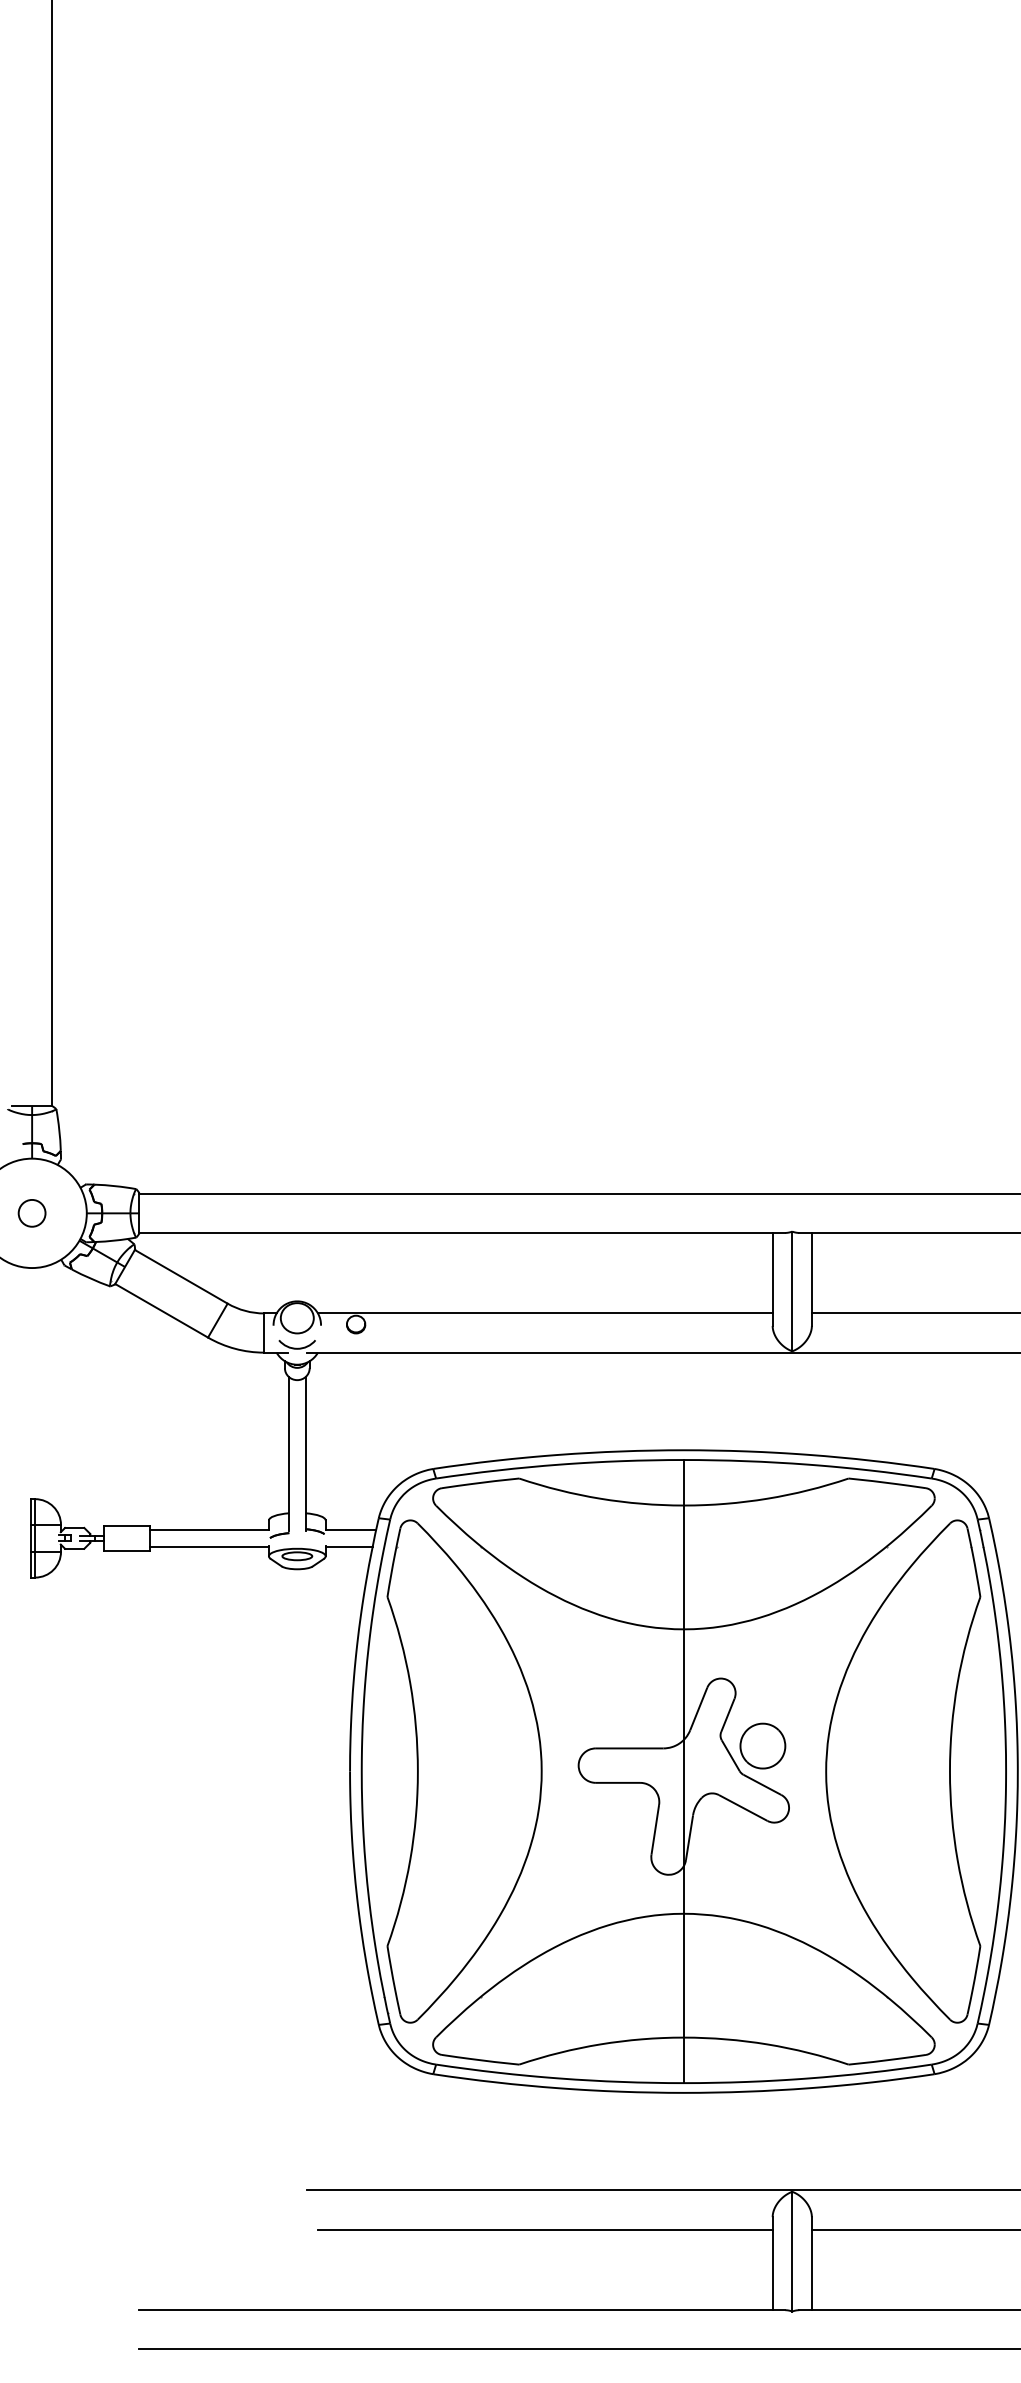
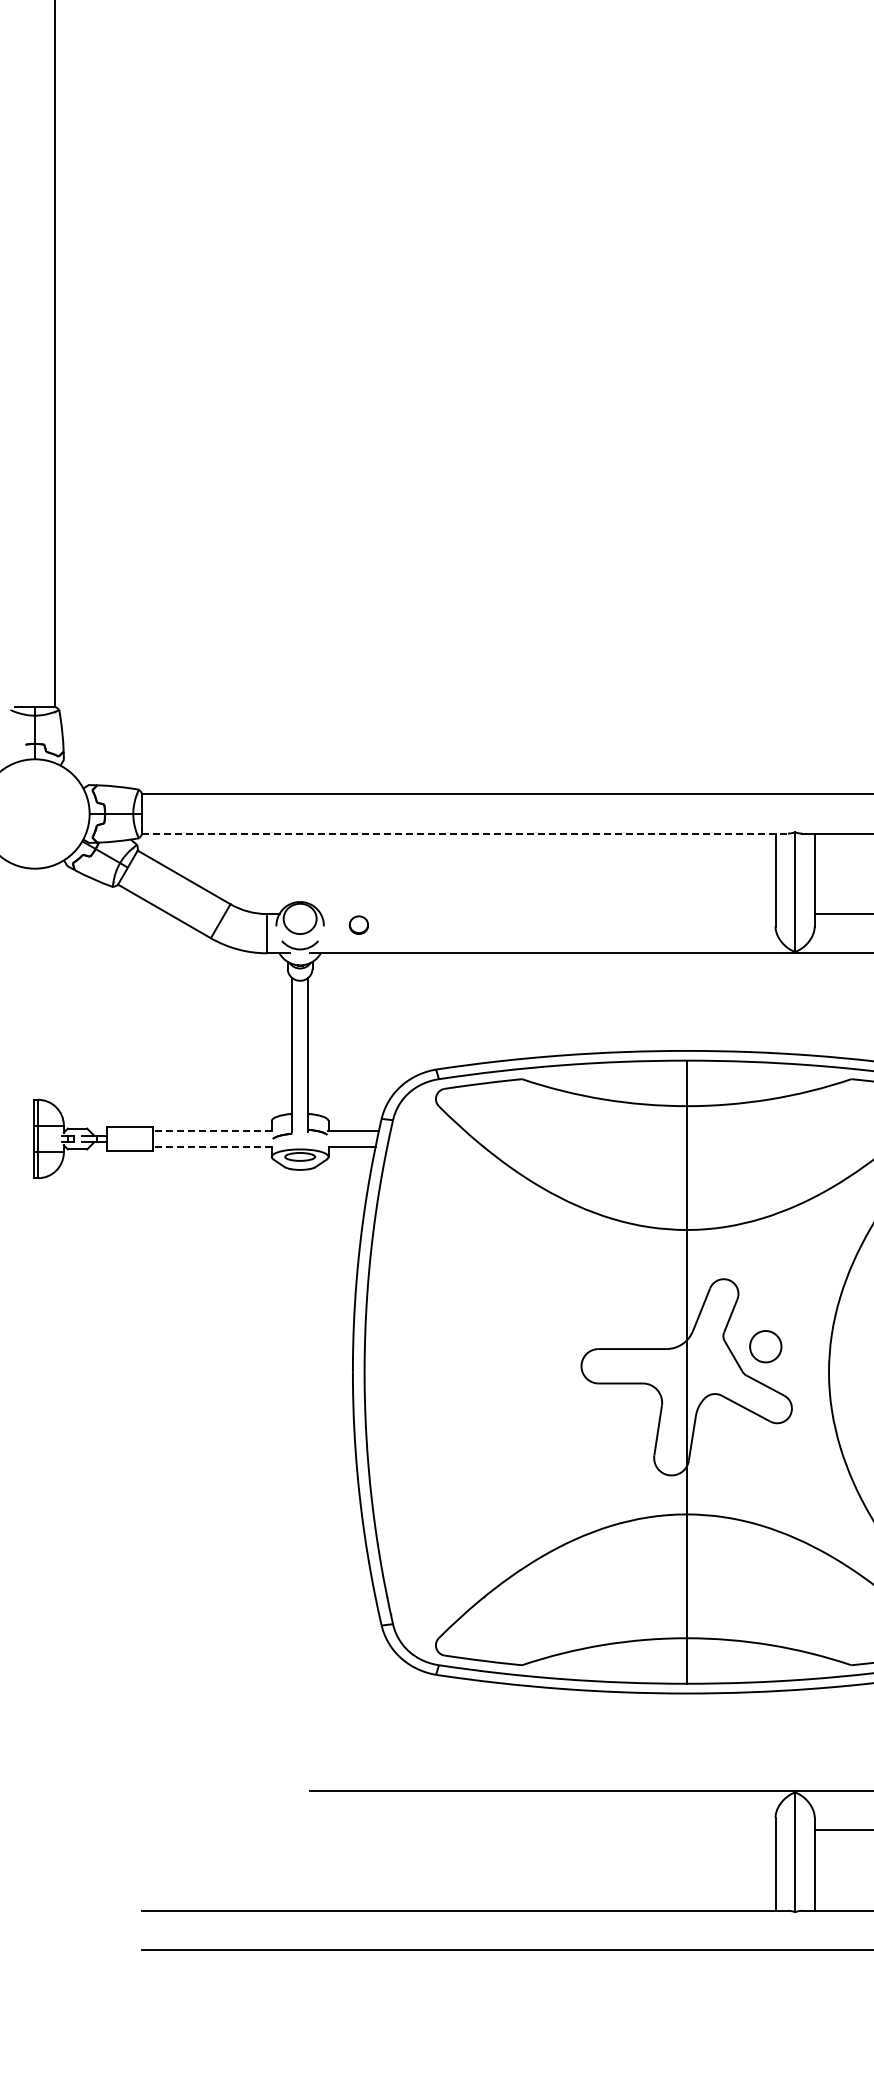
circle: (31, 1213) -> (34, 814), removed
line: (462, 1232) -> (465, 833), solid -> dashed
line: (544, 1313) -> (547, 914), removed
line: (209, 1530) -> (212, 1131), solid -> dashed
line: (209, 1546) -> (212, 1147), solid -> dashed
part: (762, 1745) -> (765, 1346), size x0.7
part: (464, 1771) -> (467, 1372), removed
line: (544, 2229) -> (547, 1830), removed

